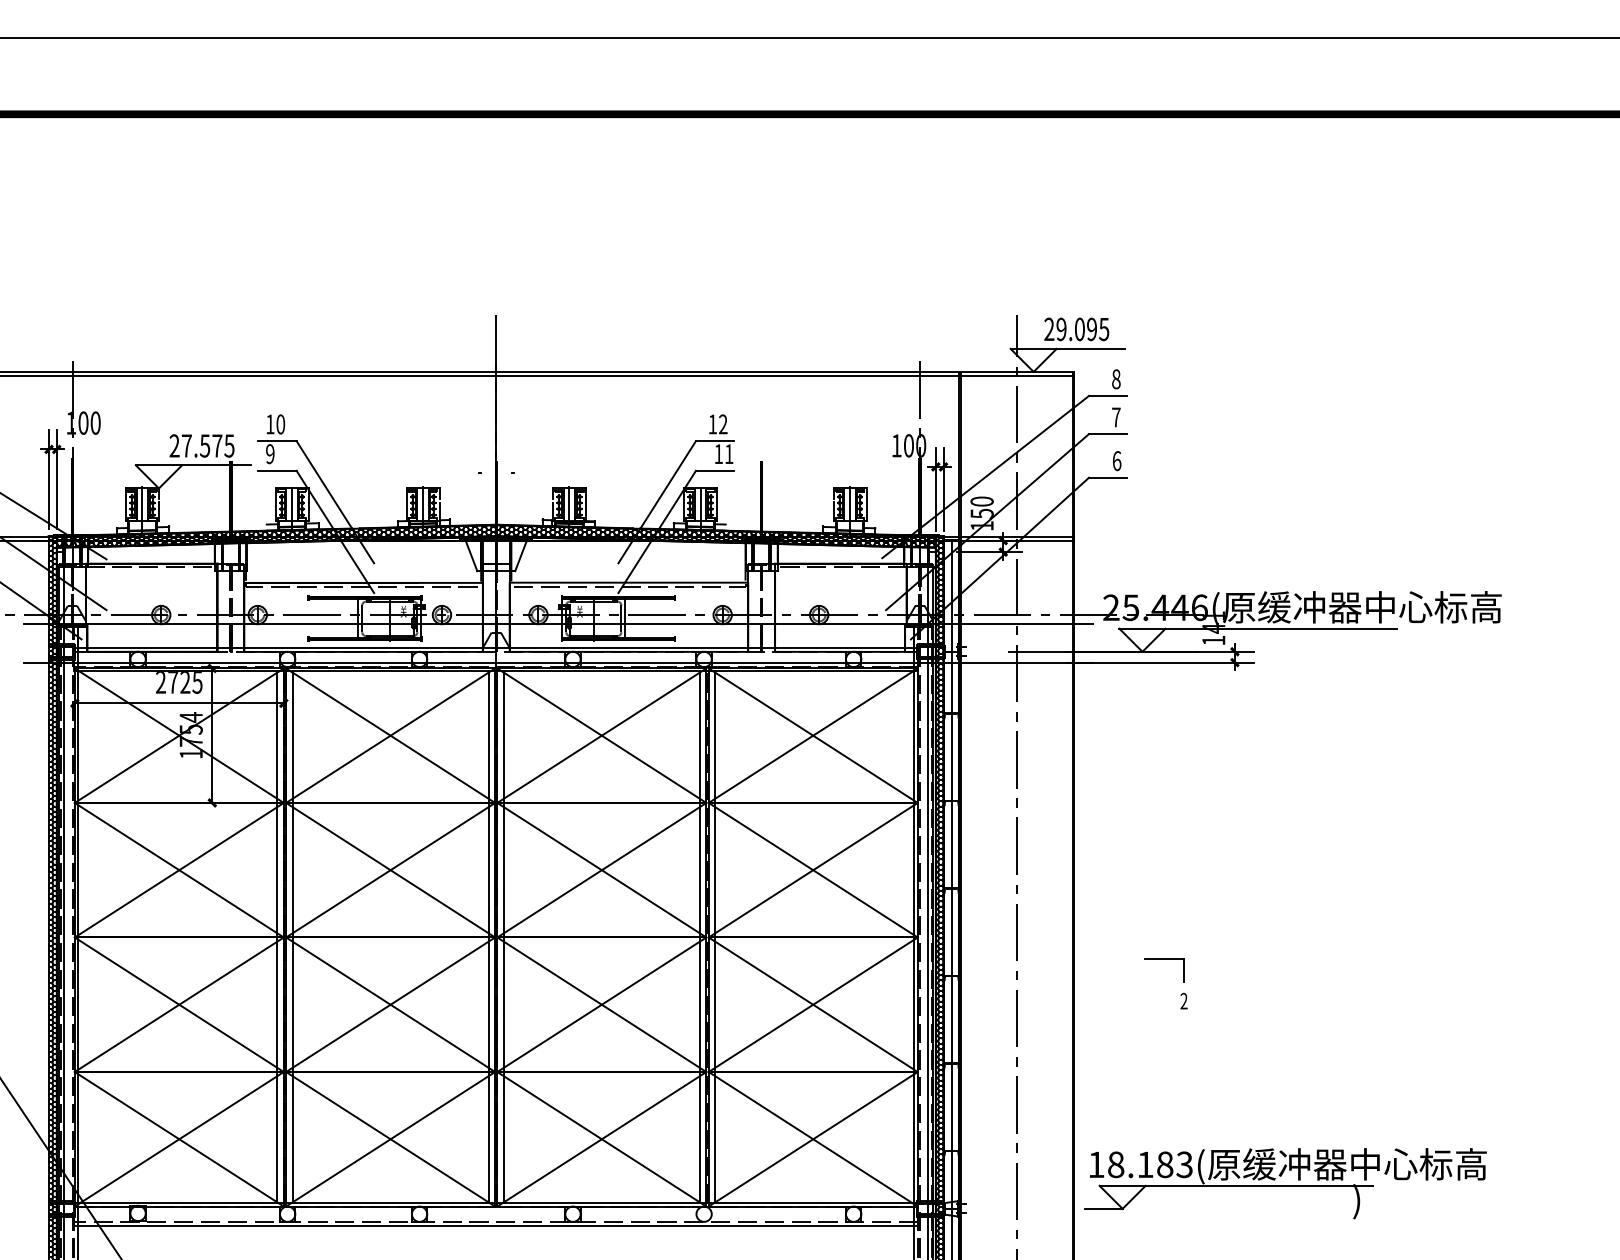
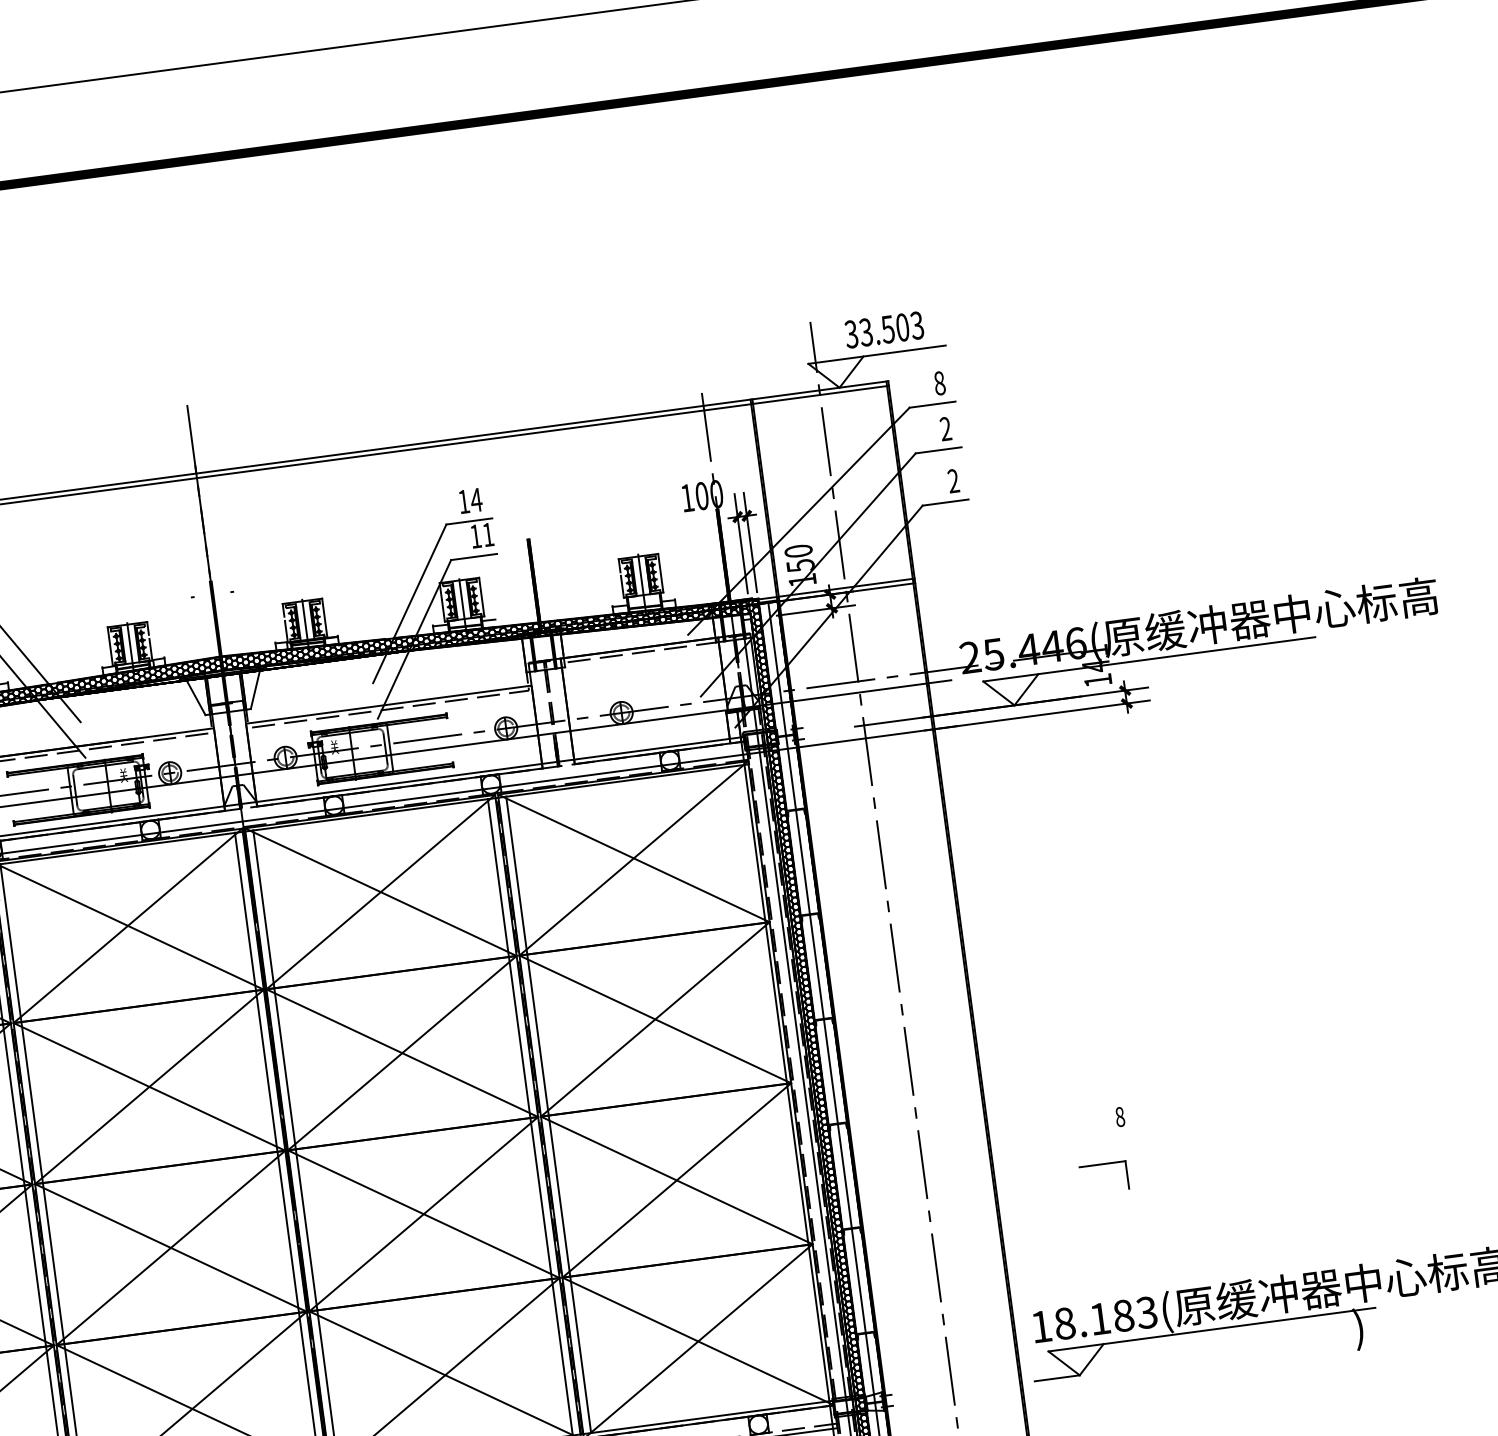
text: (1076, 329) -> (884, 330), 29.095 -> 33.503
text: (1116, 417) -> (946, 429), 7 -> 2
text: (722, 424) -> (475, 500), 12 -> 14
text: (1116, 461) -> (953, 481), 6 -> 2
part: (1164, 959) -> (1102, 1164), moved
text: (1183, 1001) -> (1119, 1117), 2 -> 8

